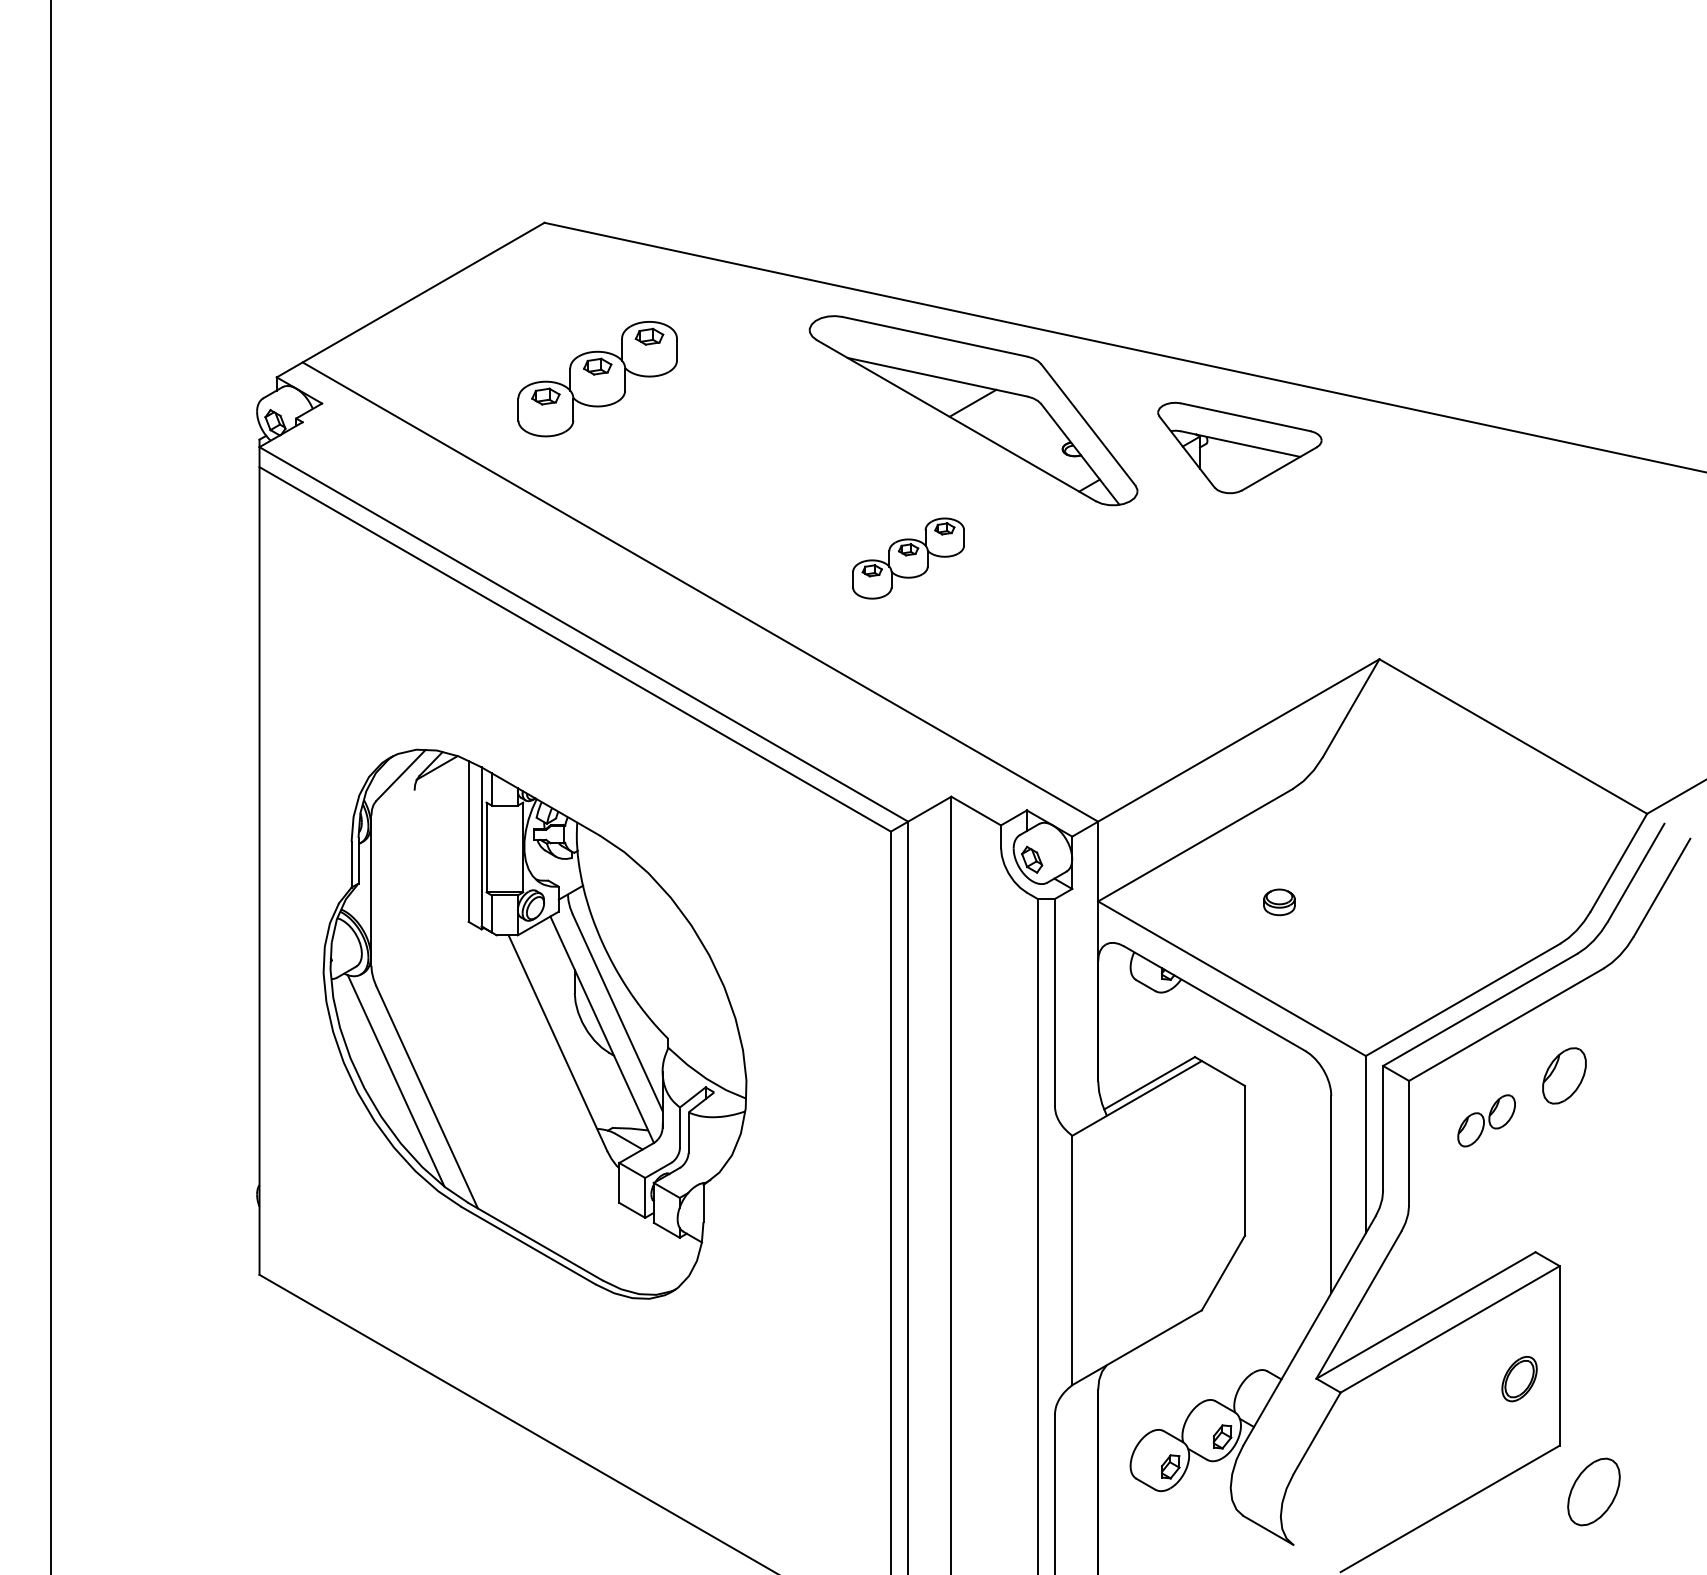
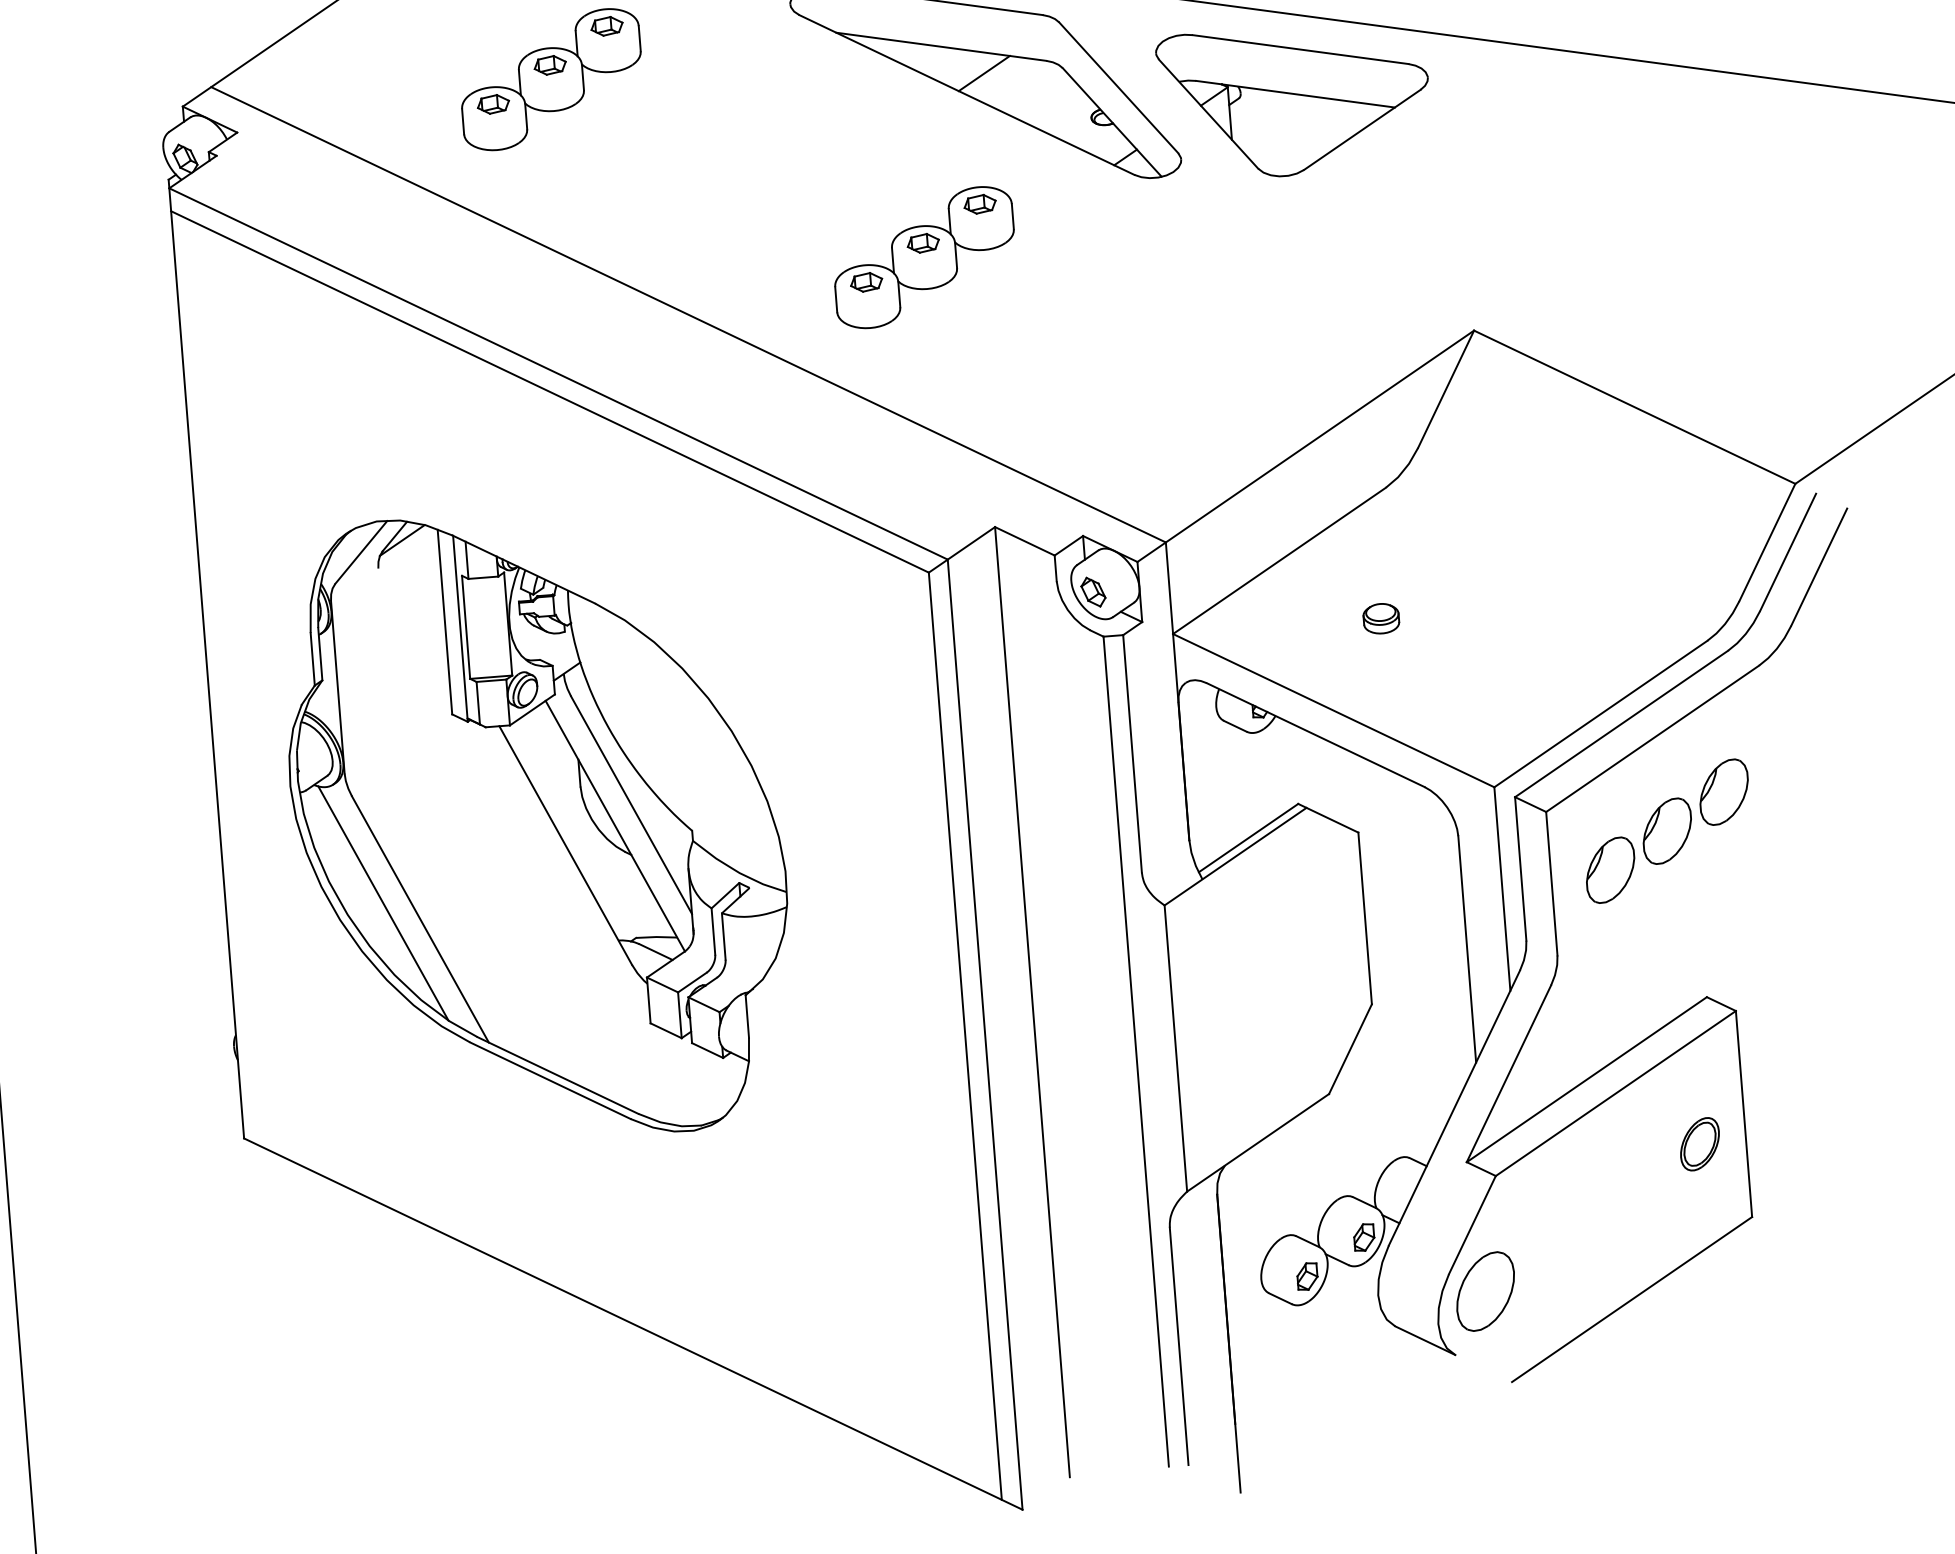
part: (1239, 447) -> (1294, 100), size x1.43
part: (908, 558) -> (924, 257), size x1.43
part: (1486, 1120) -> (1638, 850), size x1.67
part: (1593, 1491) -> (1485, 1291), moved

